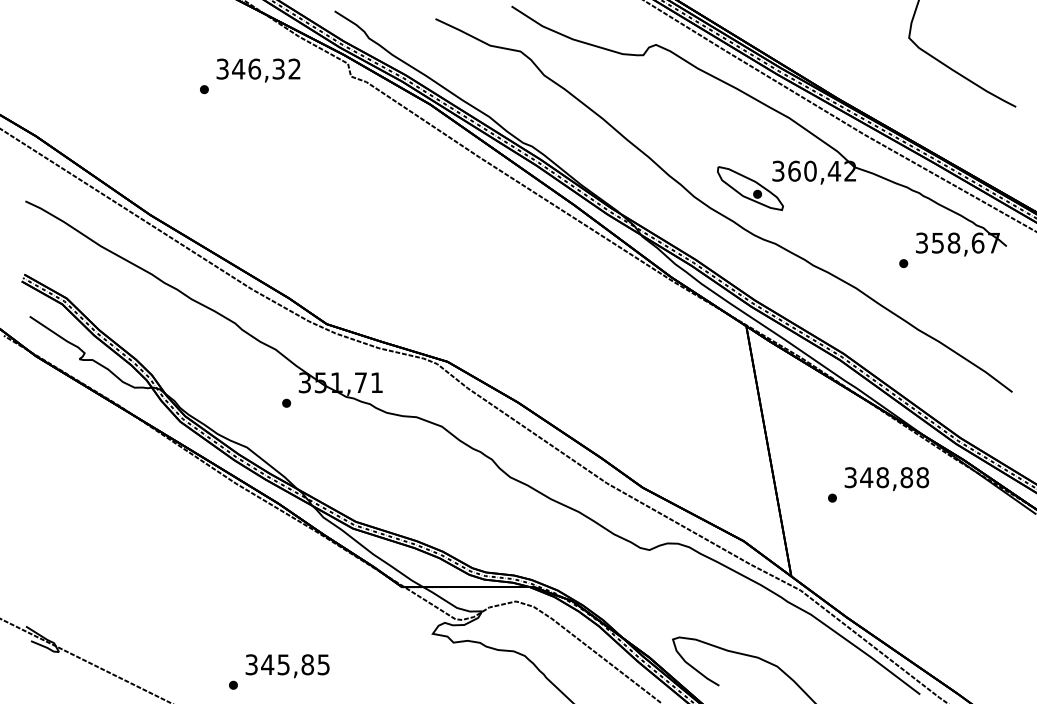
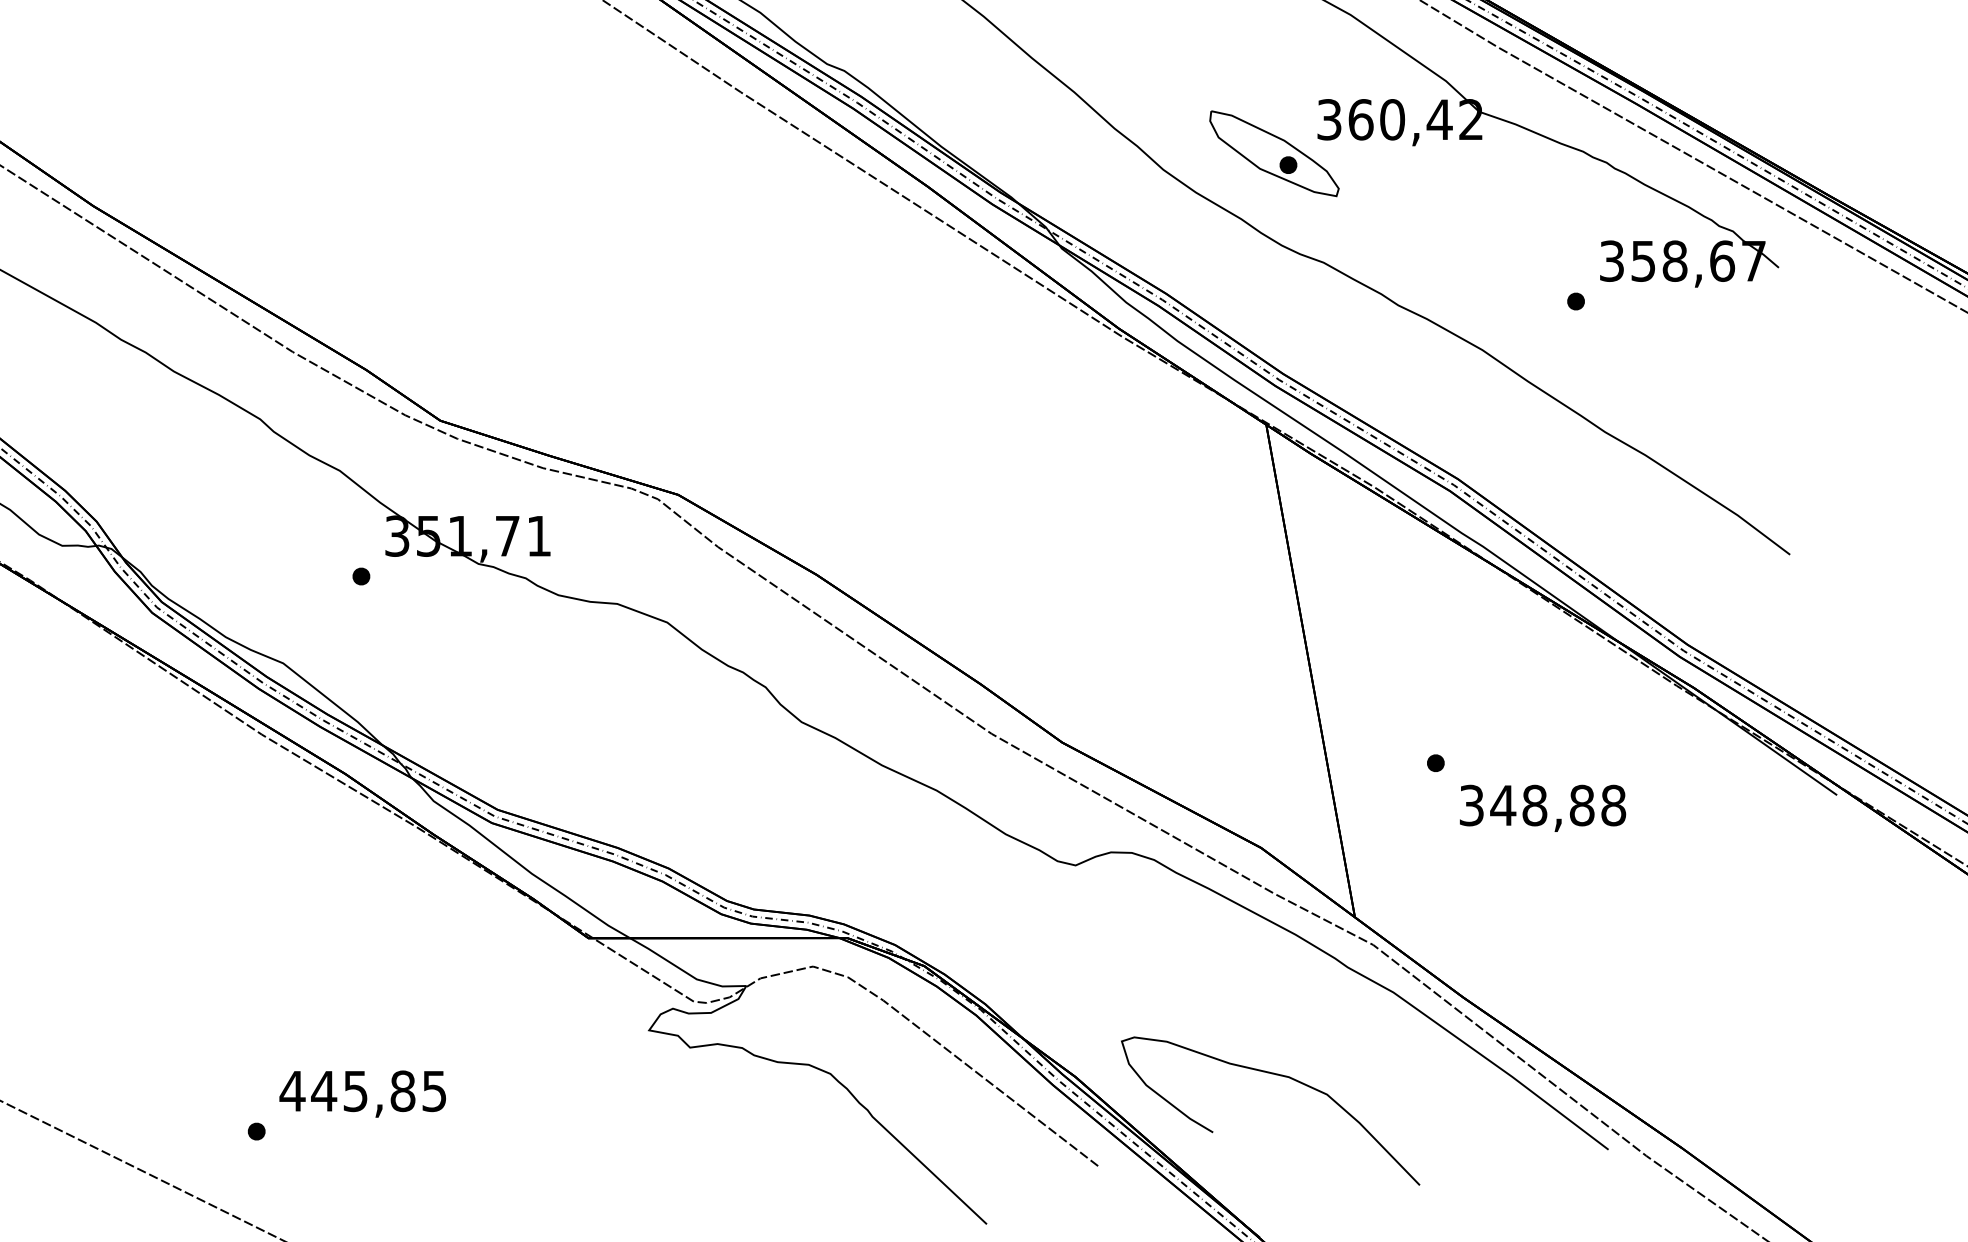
text: (886, 479) -> (1542, 809), moved
text: (251, 664) -> (292, 1090), 345,85 -> 445,85

